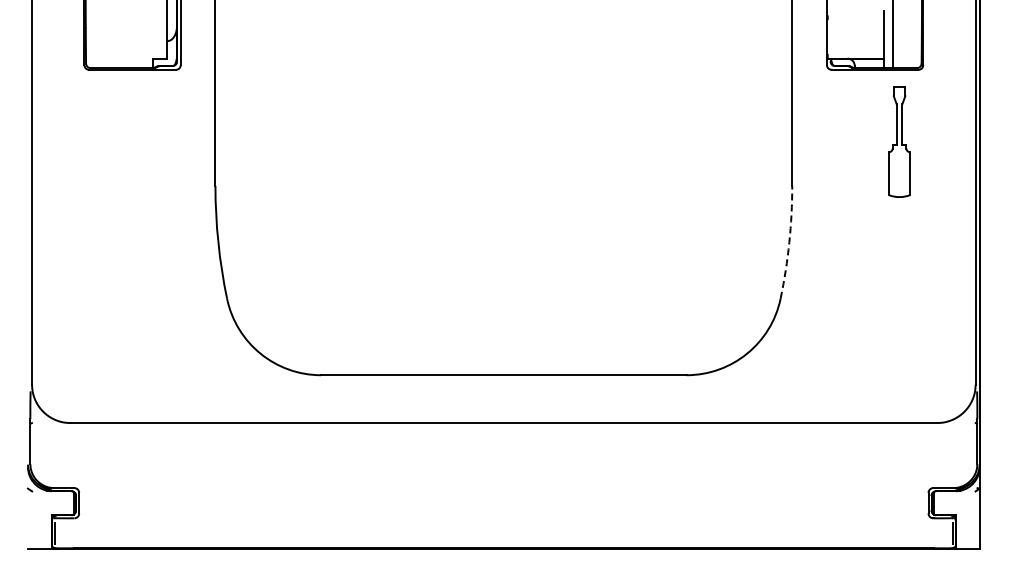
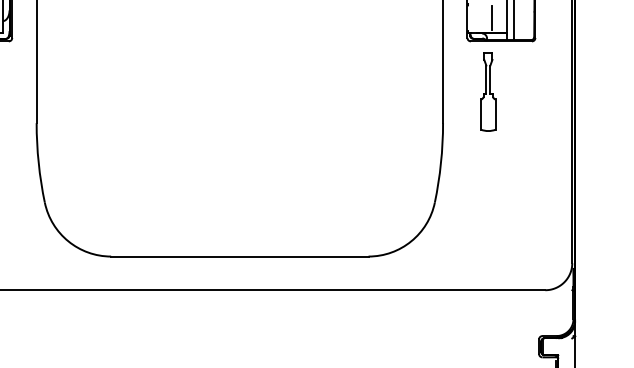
line: (861, 36) -> (491, 17), added
part: (899, 141) -> (488, 91), moved
arc: (789, 242) -> (441, 163), dashed -> solid

